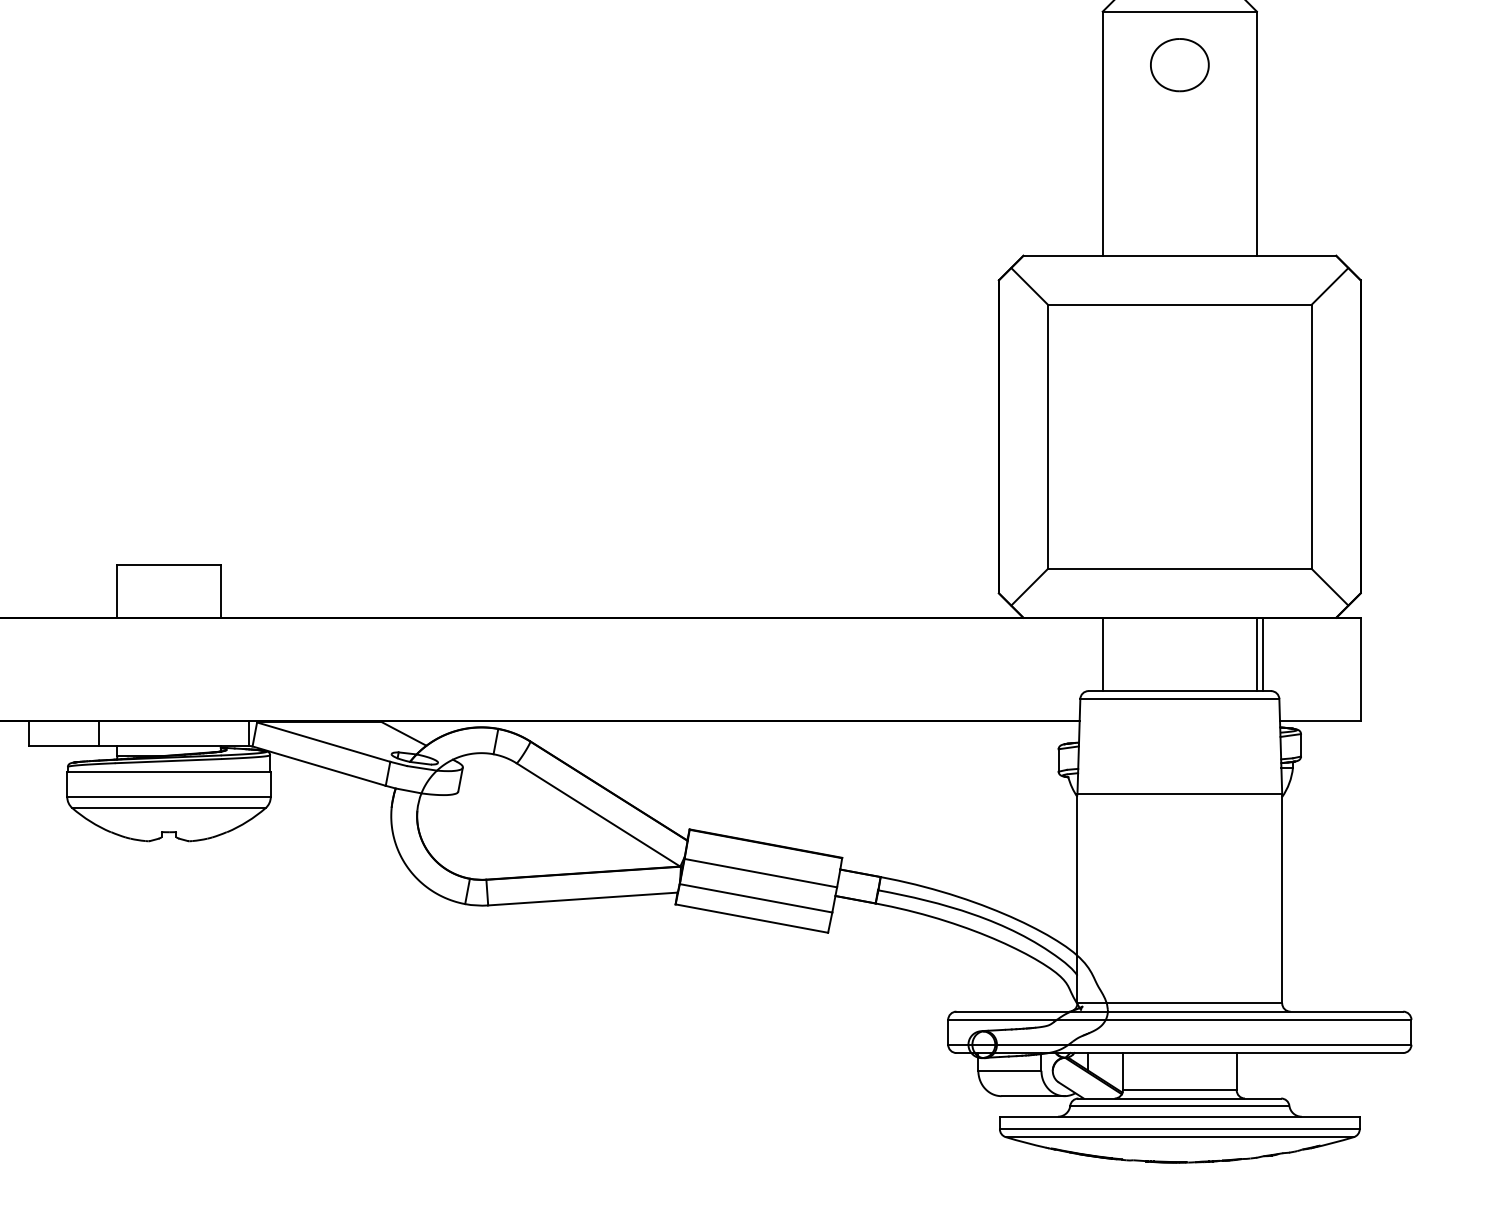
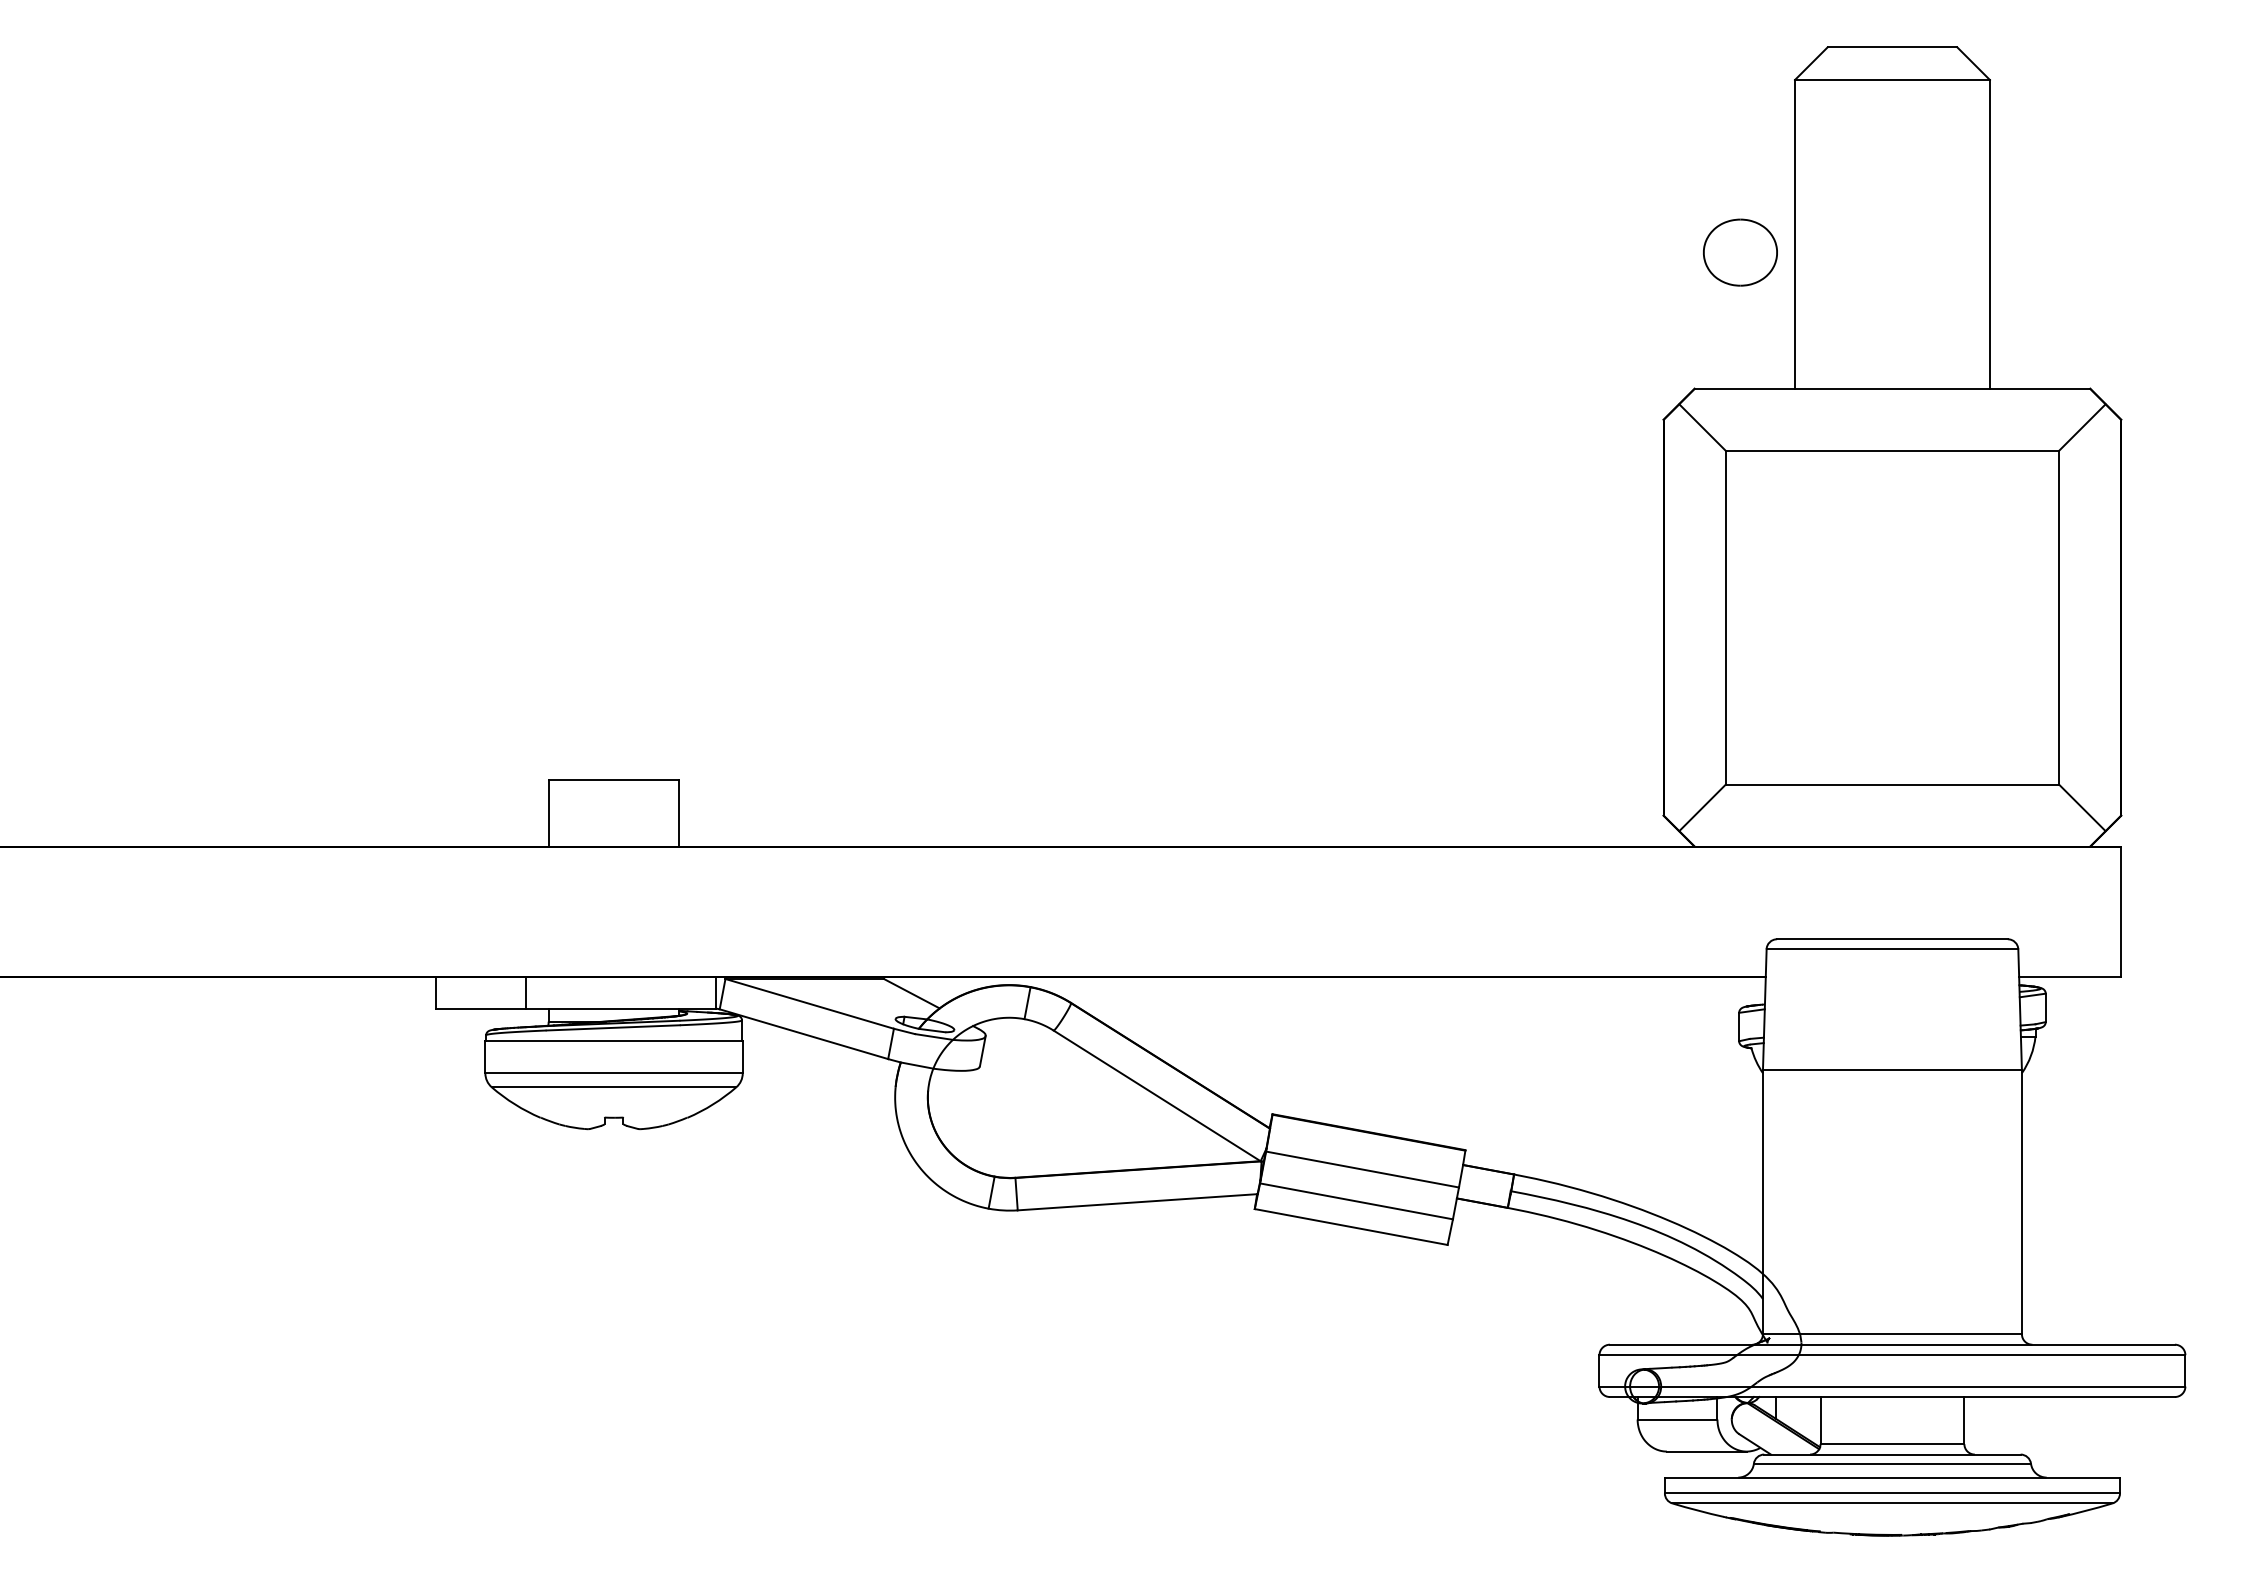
part: (1179, 65) -> (1740, 252), moved
line: (1102, 654) -> (1794, 892), removed
line: (1256, 654) -> (1989, 892), removed
line: (1262, 654) -> (1997, 892), removed

